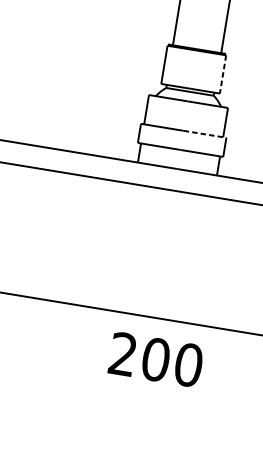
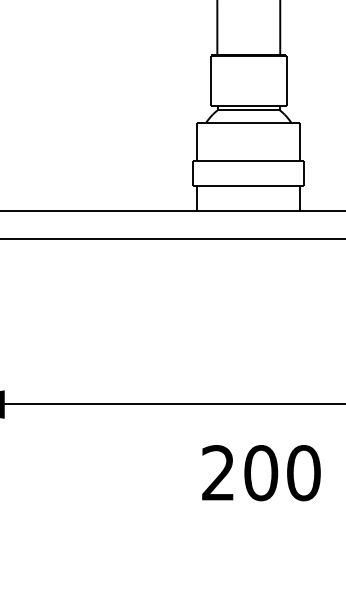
line: (222, 74) -> (286, 81), dashed -> solid
line: (205, 133) -> (276, 160), dashed -> solid
text: (156, 360) -> (261, 473), moved

